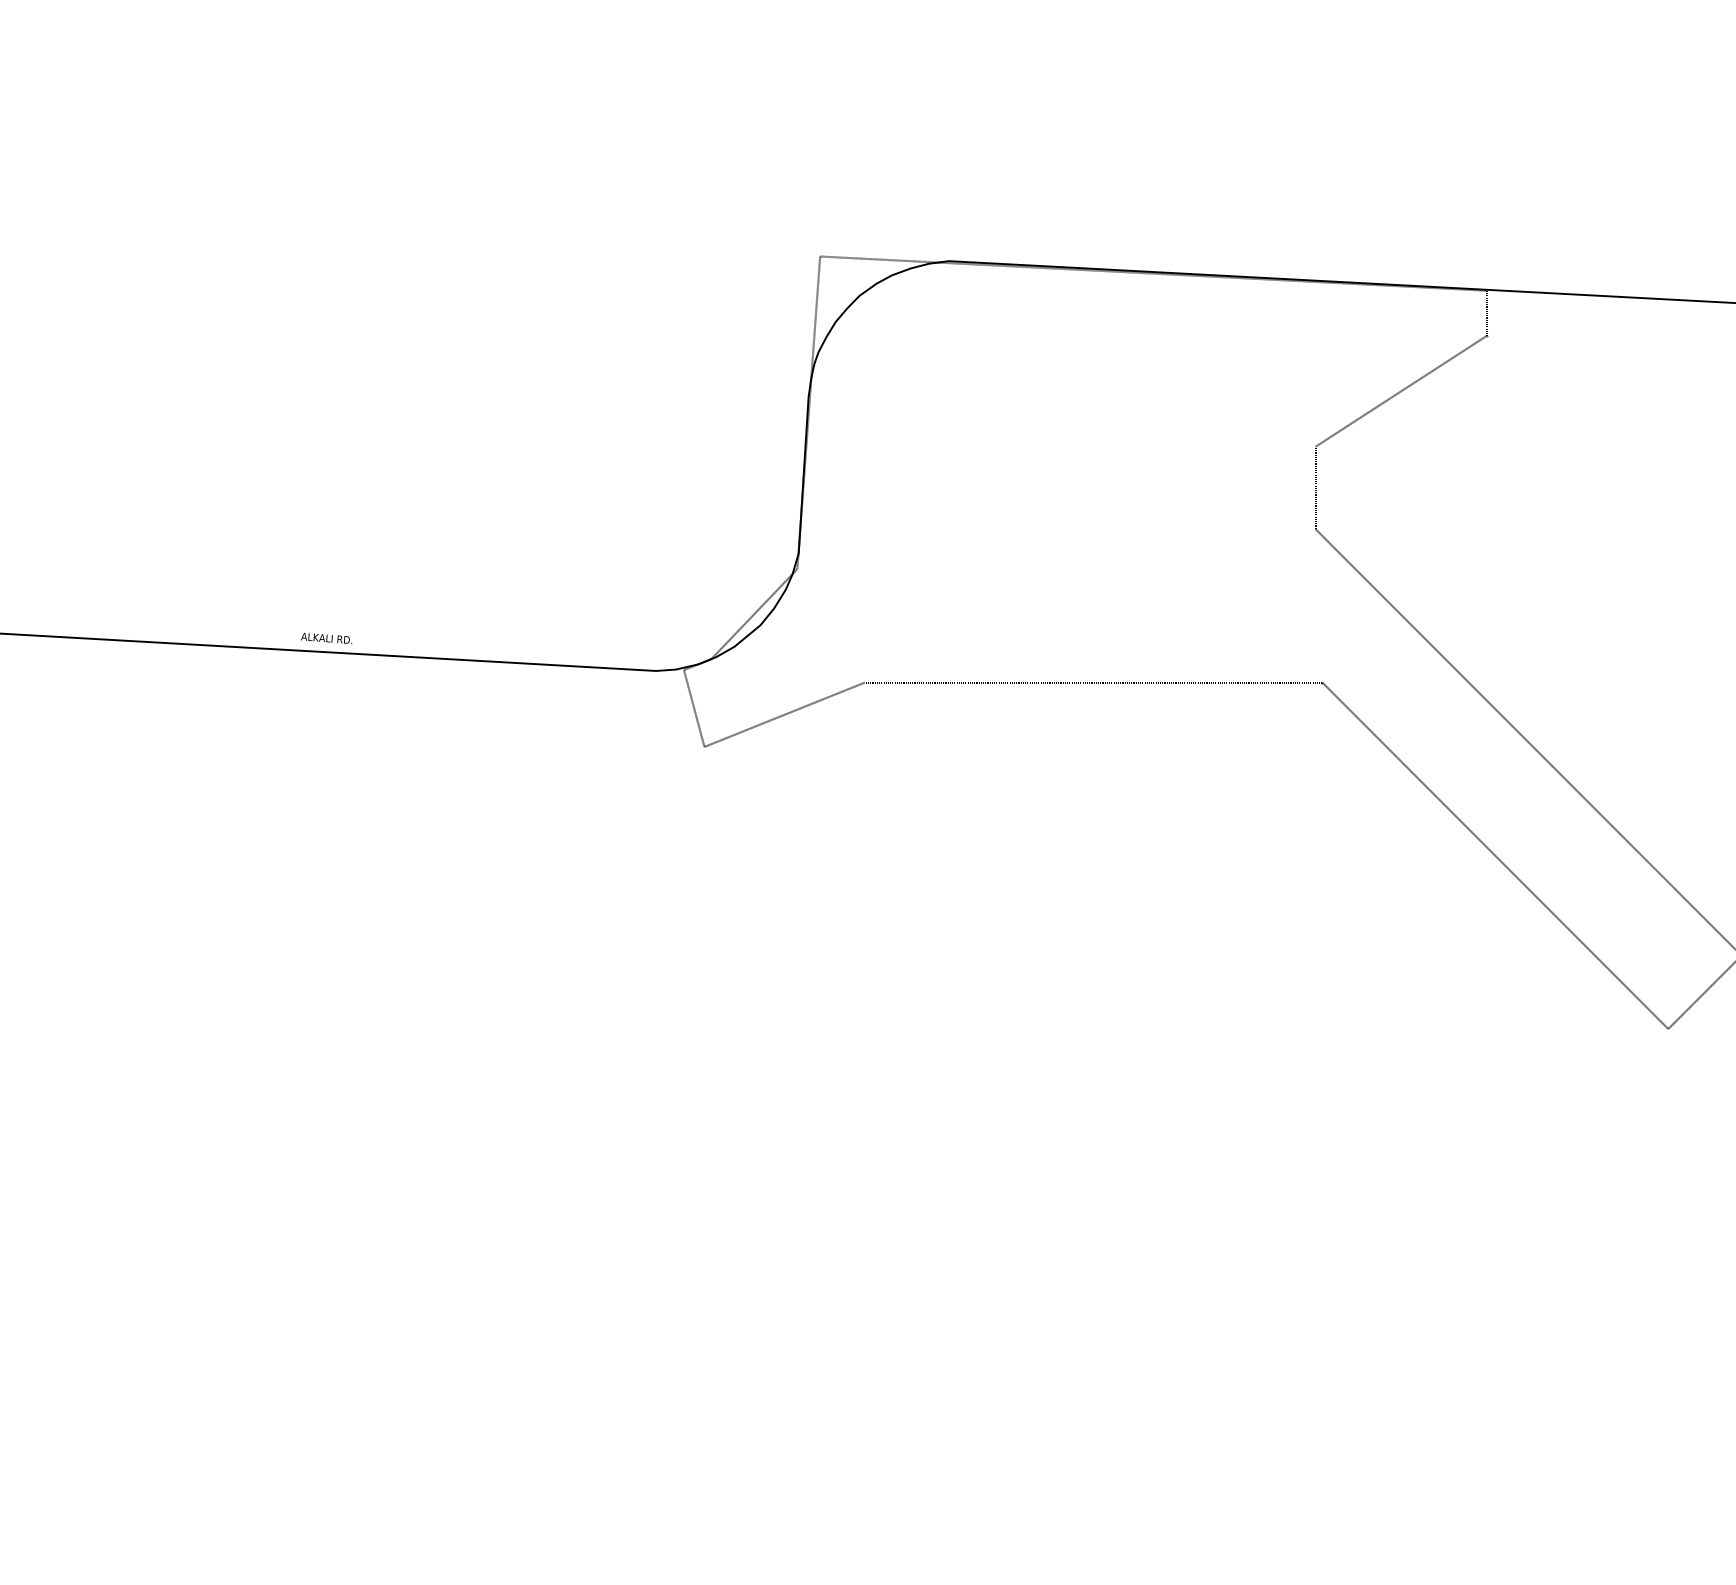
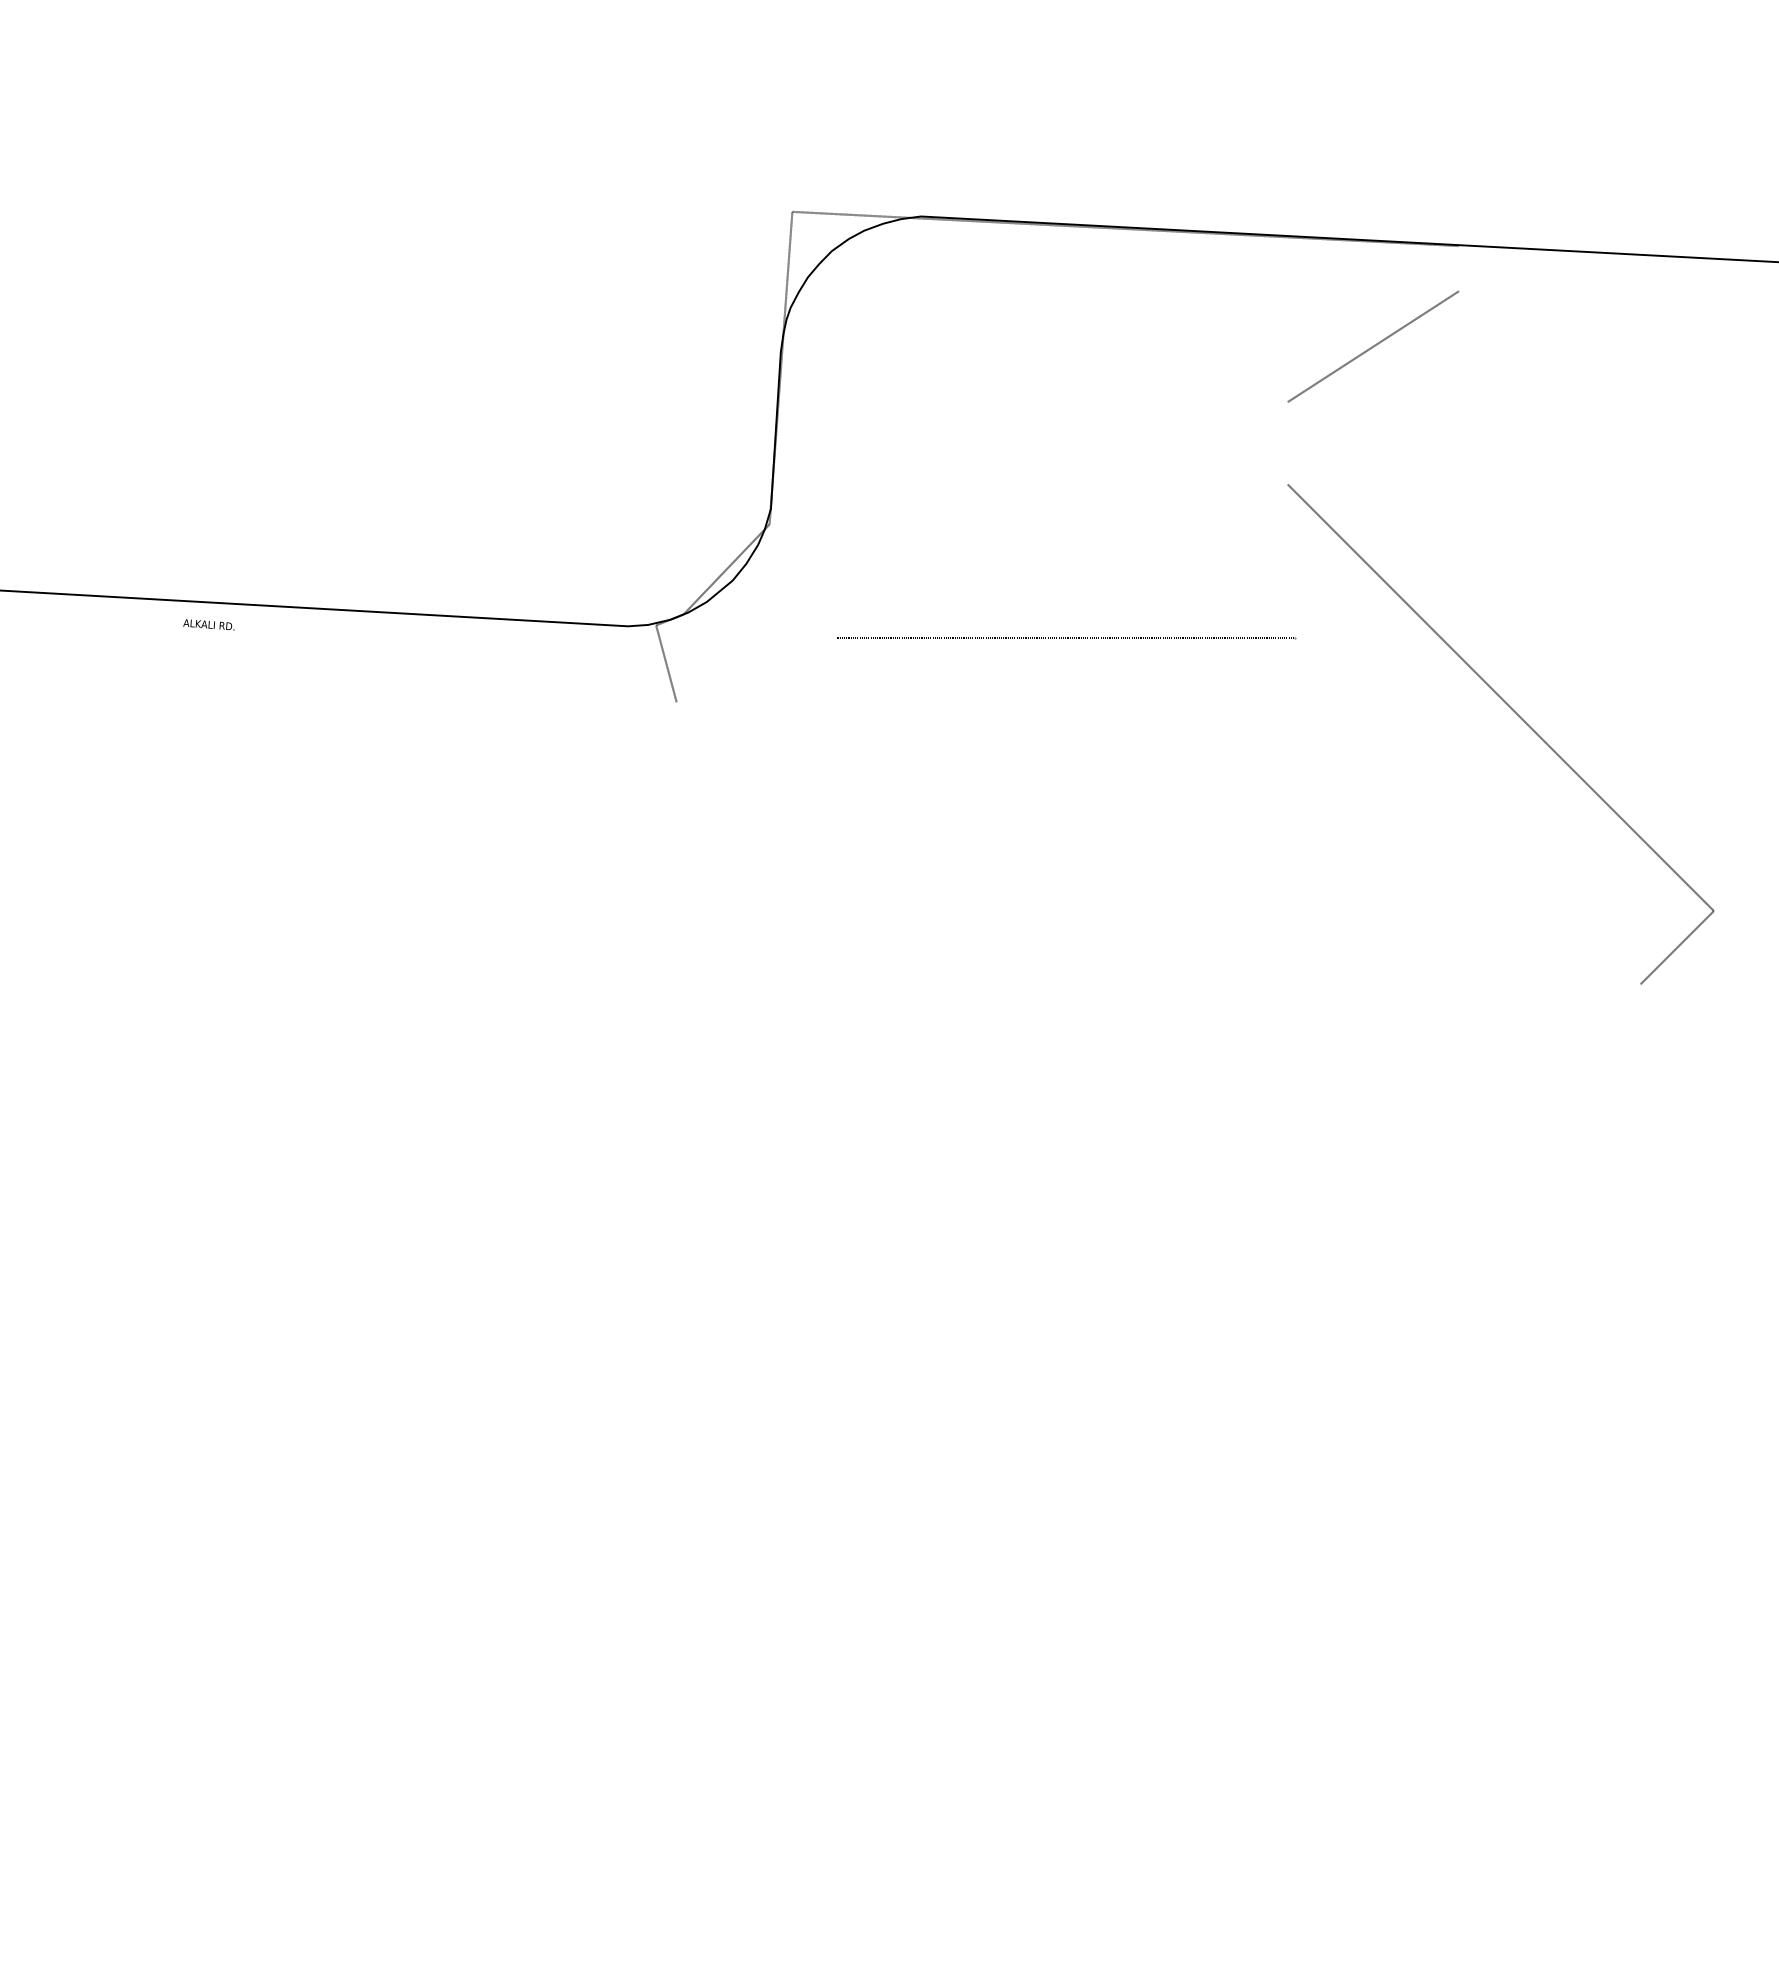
line: (1487, 313) -> (1459, 268), removed
line: (1315, 488) -> (1287, 443), removed
text: (326, 638) -> (208, 624), moved
line: (784, 714) -> (756, 669), removed
line: (1495, 855) -> (1467, 810), removed

